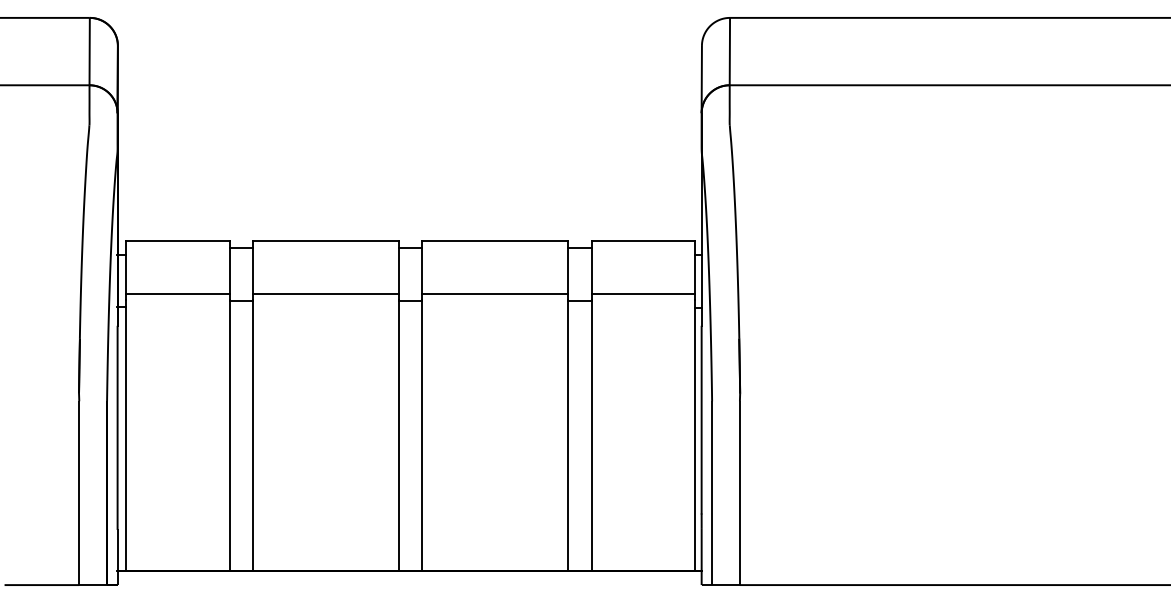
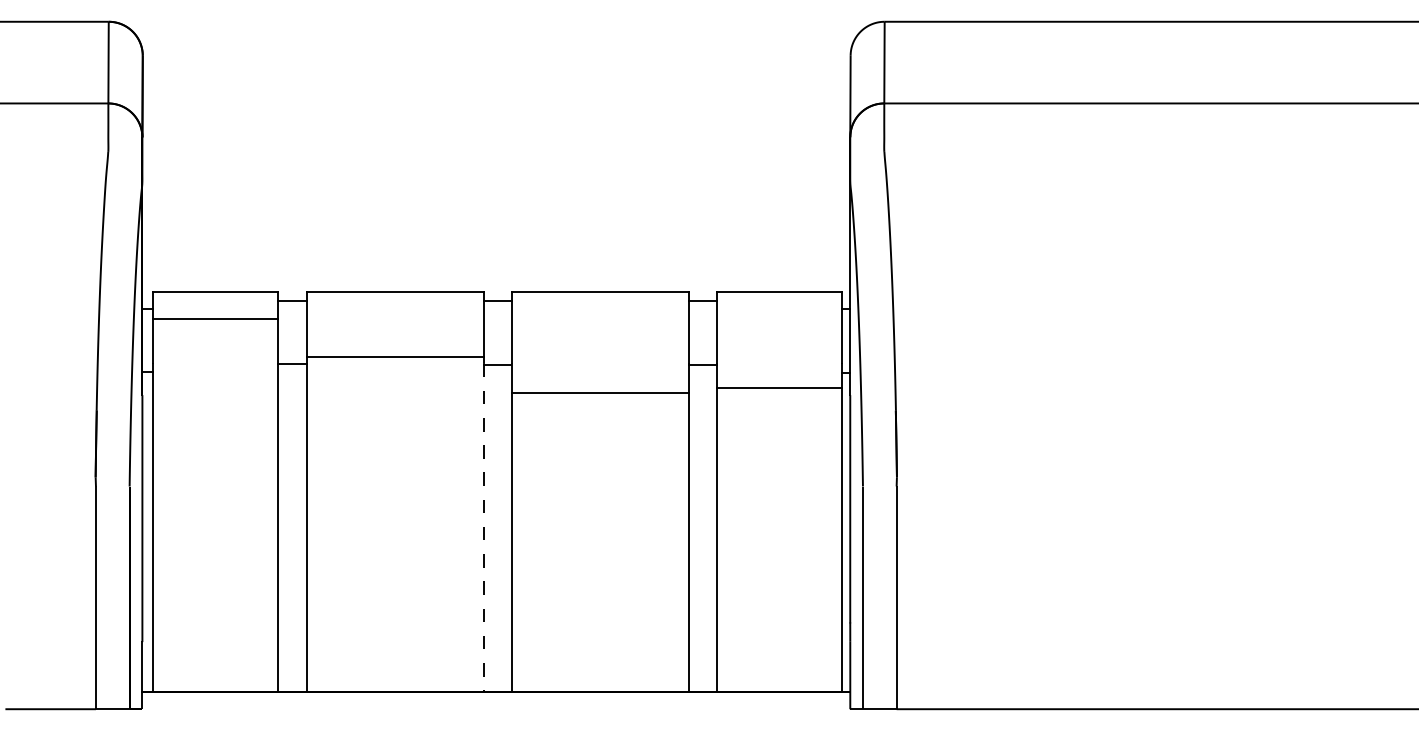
line: (177, 293) -> (215, 318), moved
line: (495, 294) -> (600, 393), moved
line: (643, 294) -> (779, 388), moved
line: (399, 435) -> (484, 527), solid -> dashed

